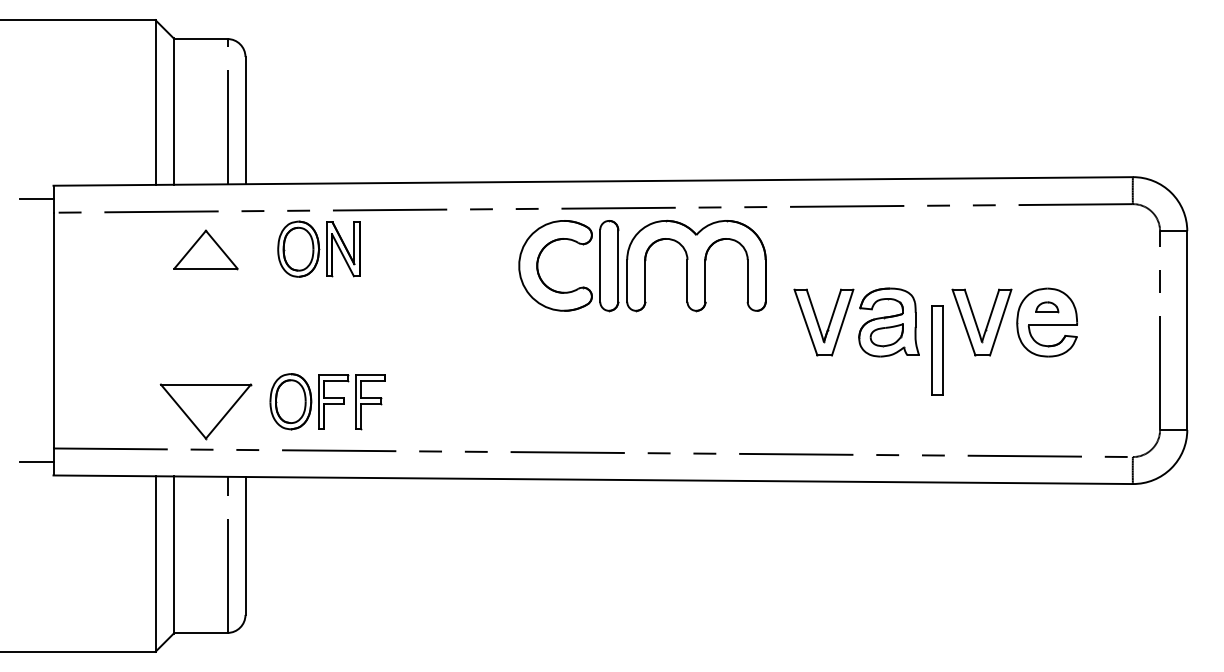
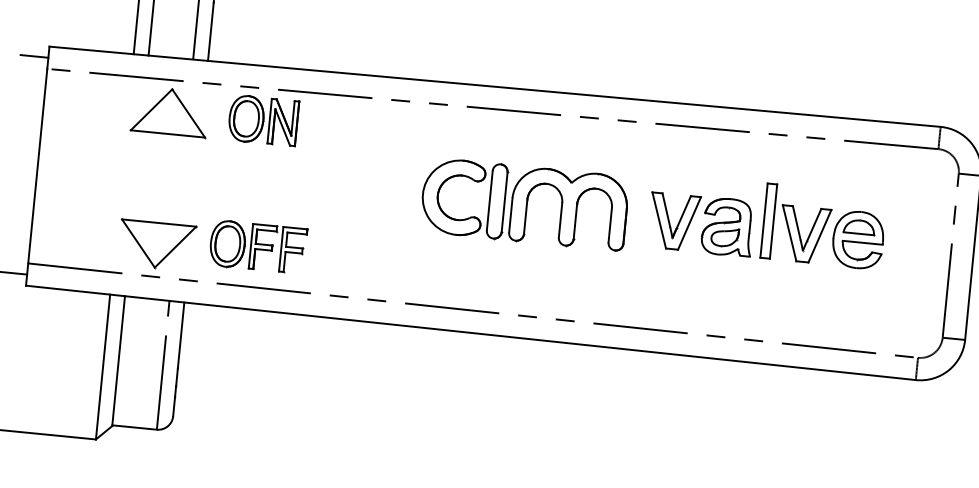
part: (205, 249) -> (169, 111), size x1.43
part: (642, 265) -> (524, 203), moved
part: (1047, 307) -> (859, 227), size x1.67
part: (937, 350) -> (768, 221), moved

